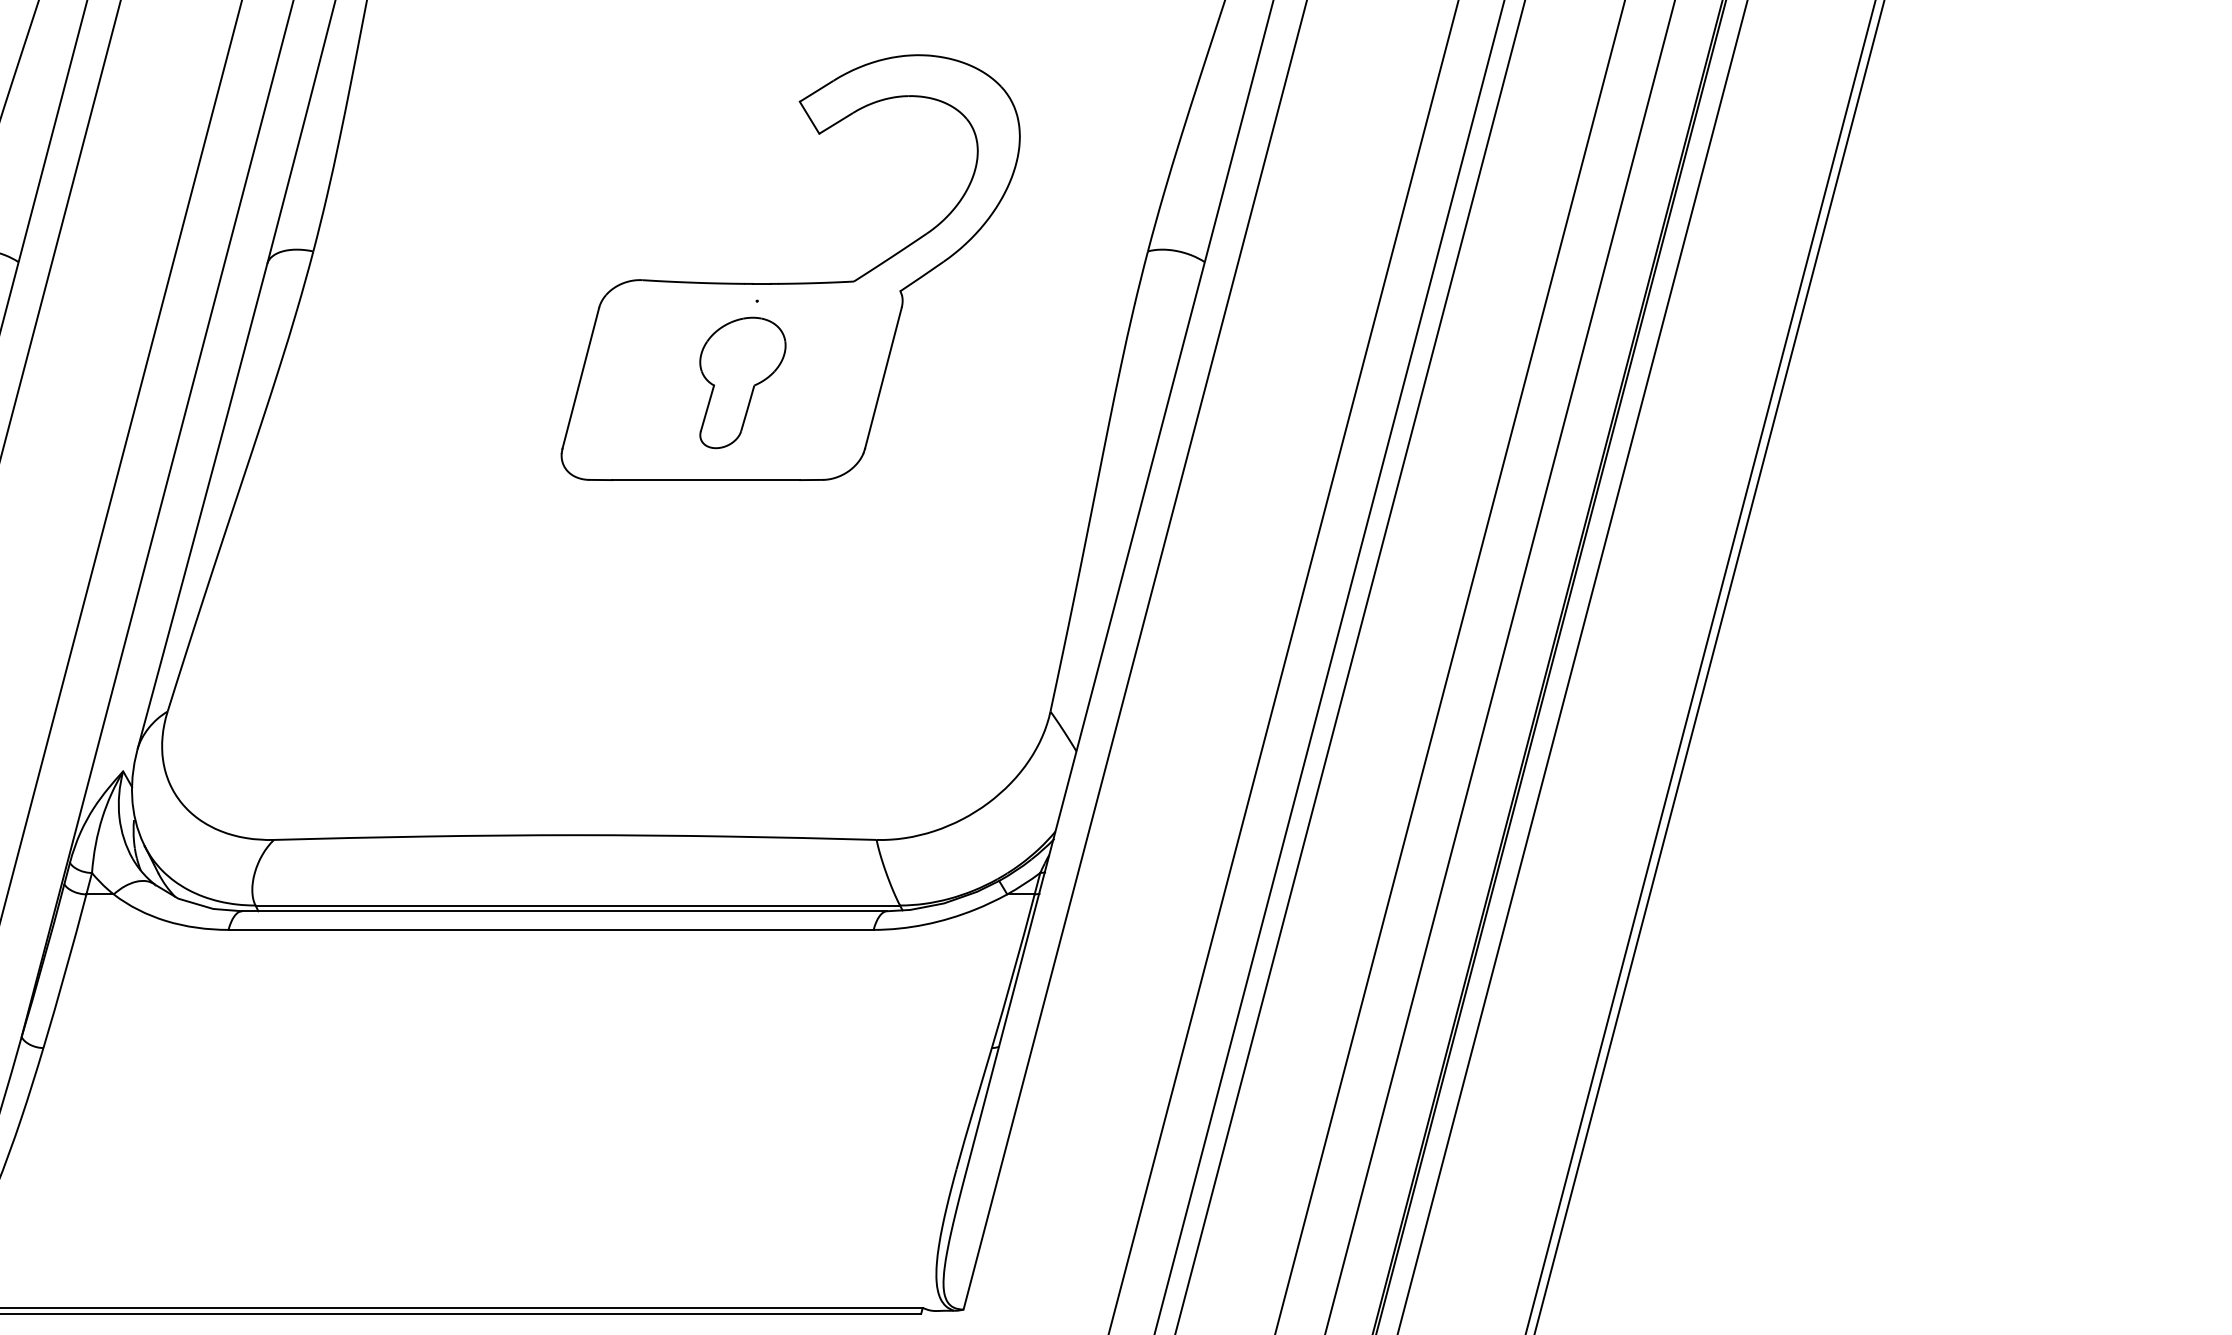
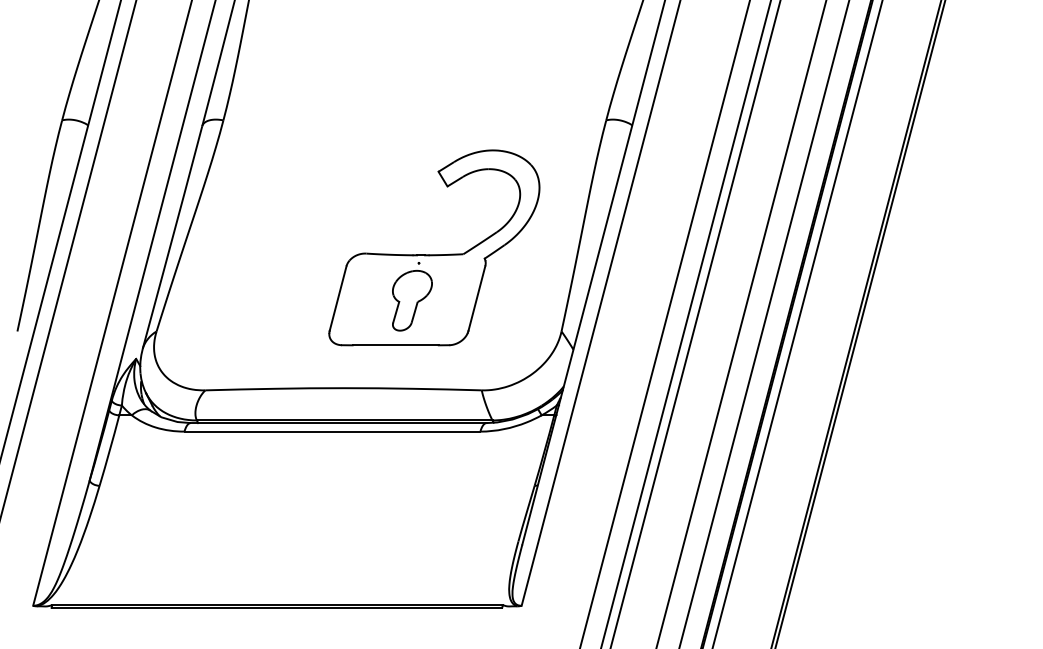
part: (790, 282) -> (434, 254), moved

